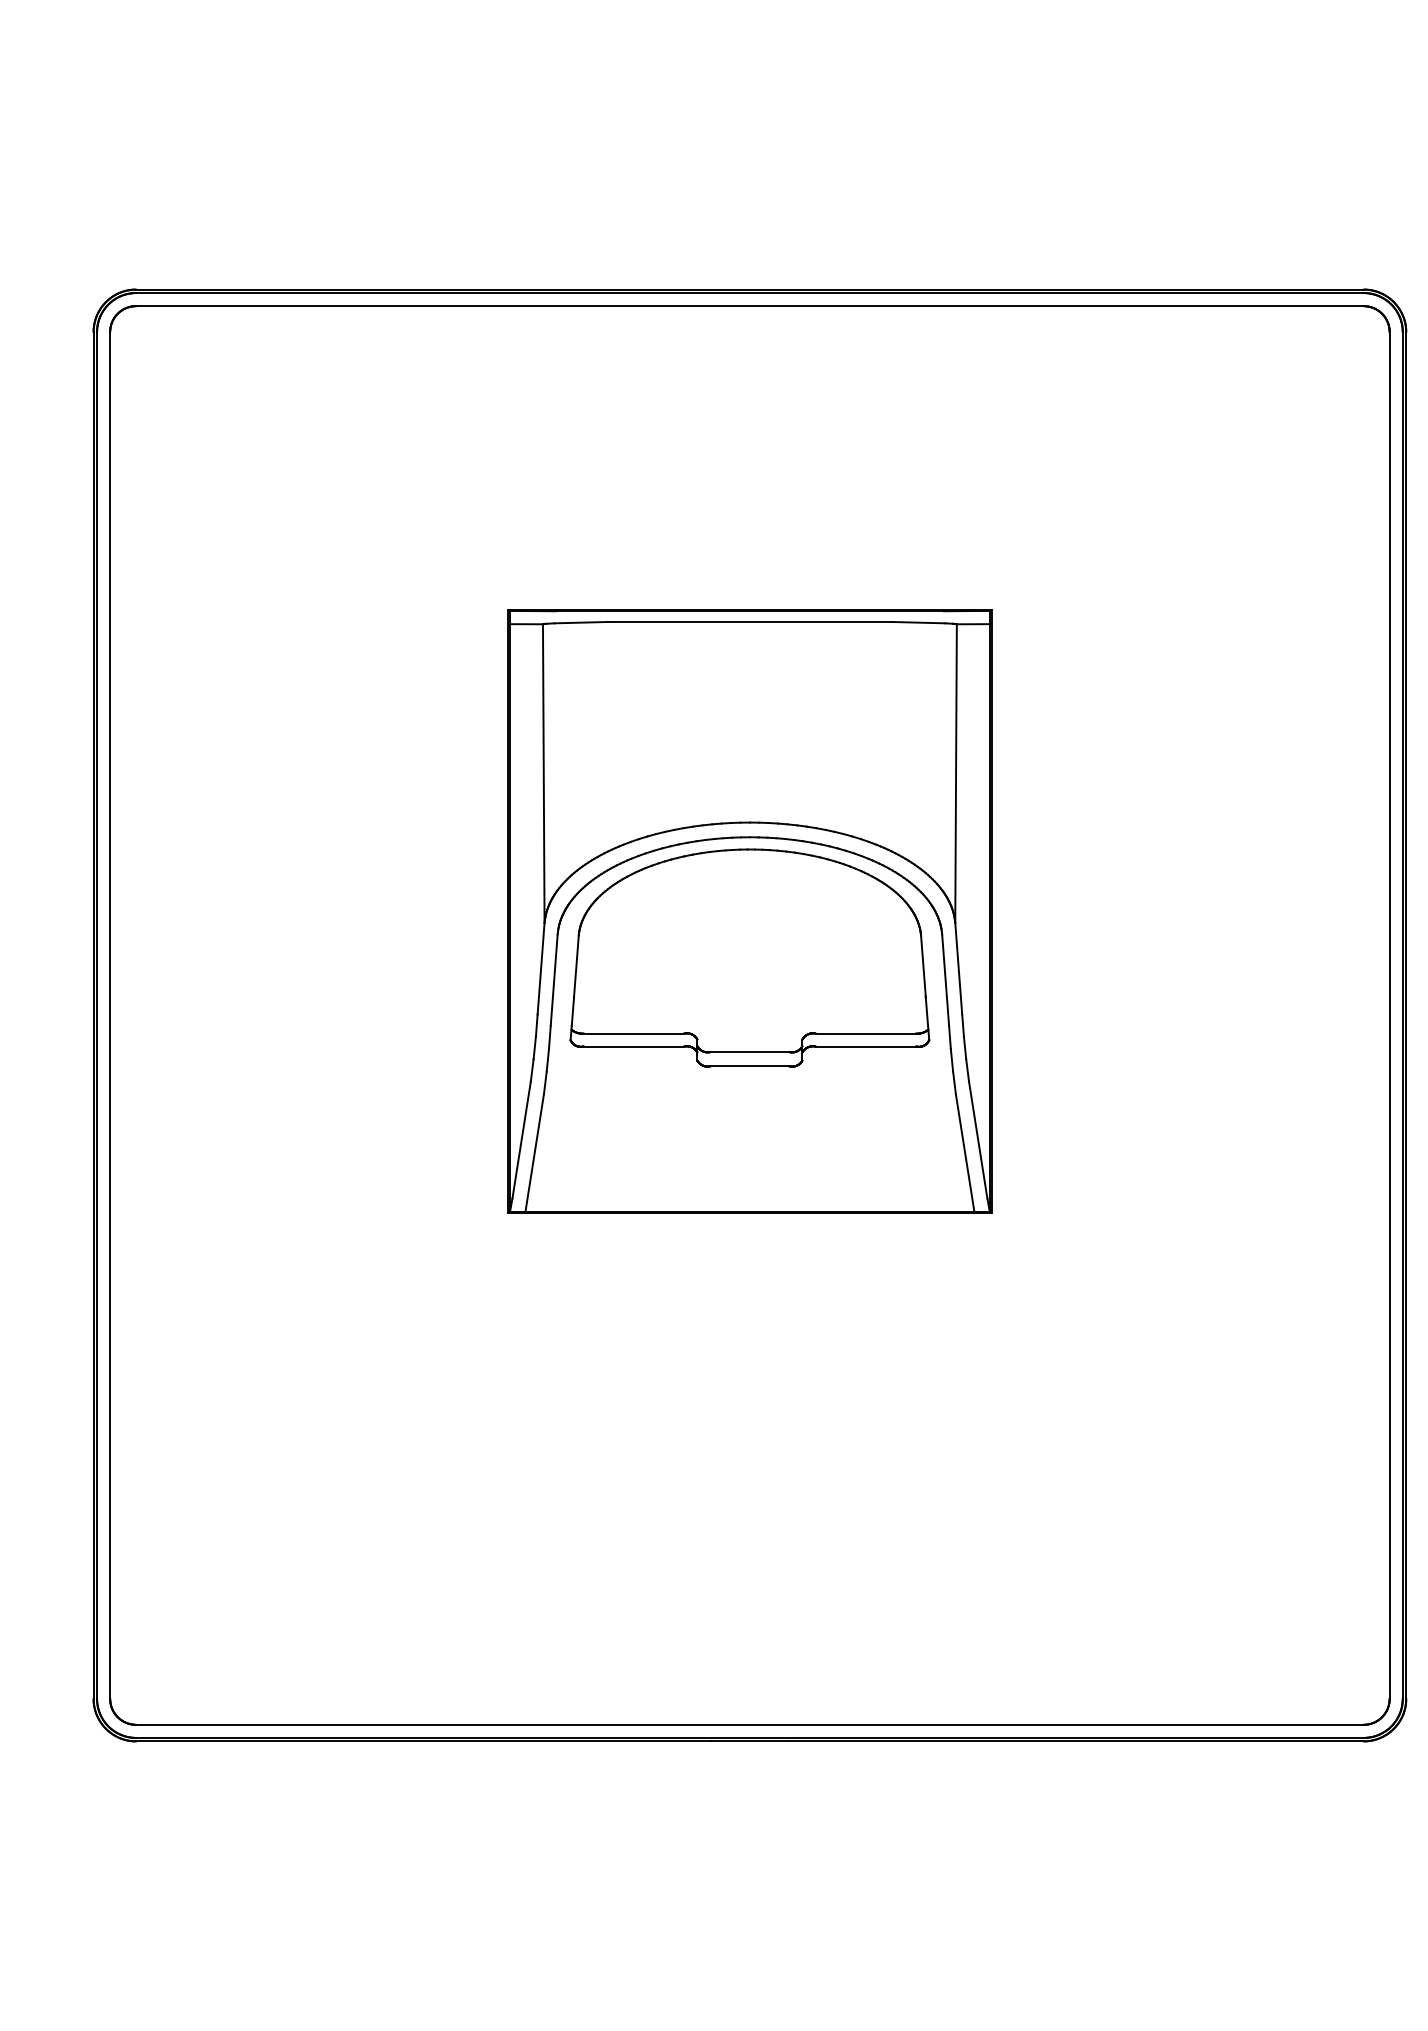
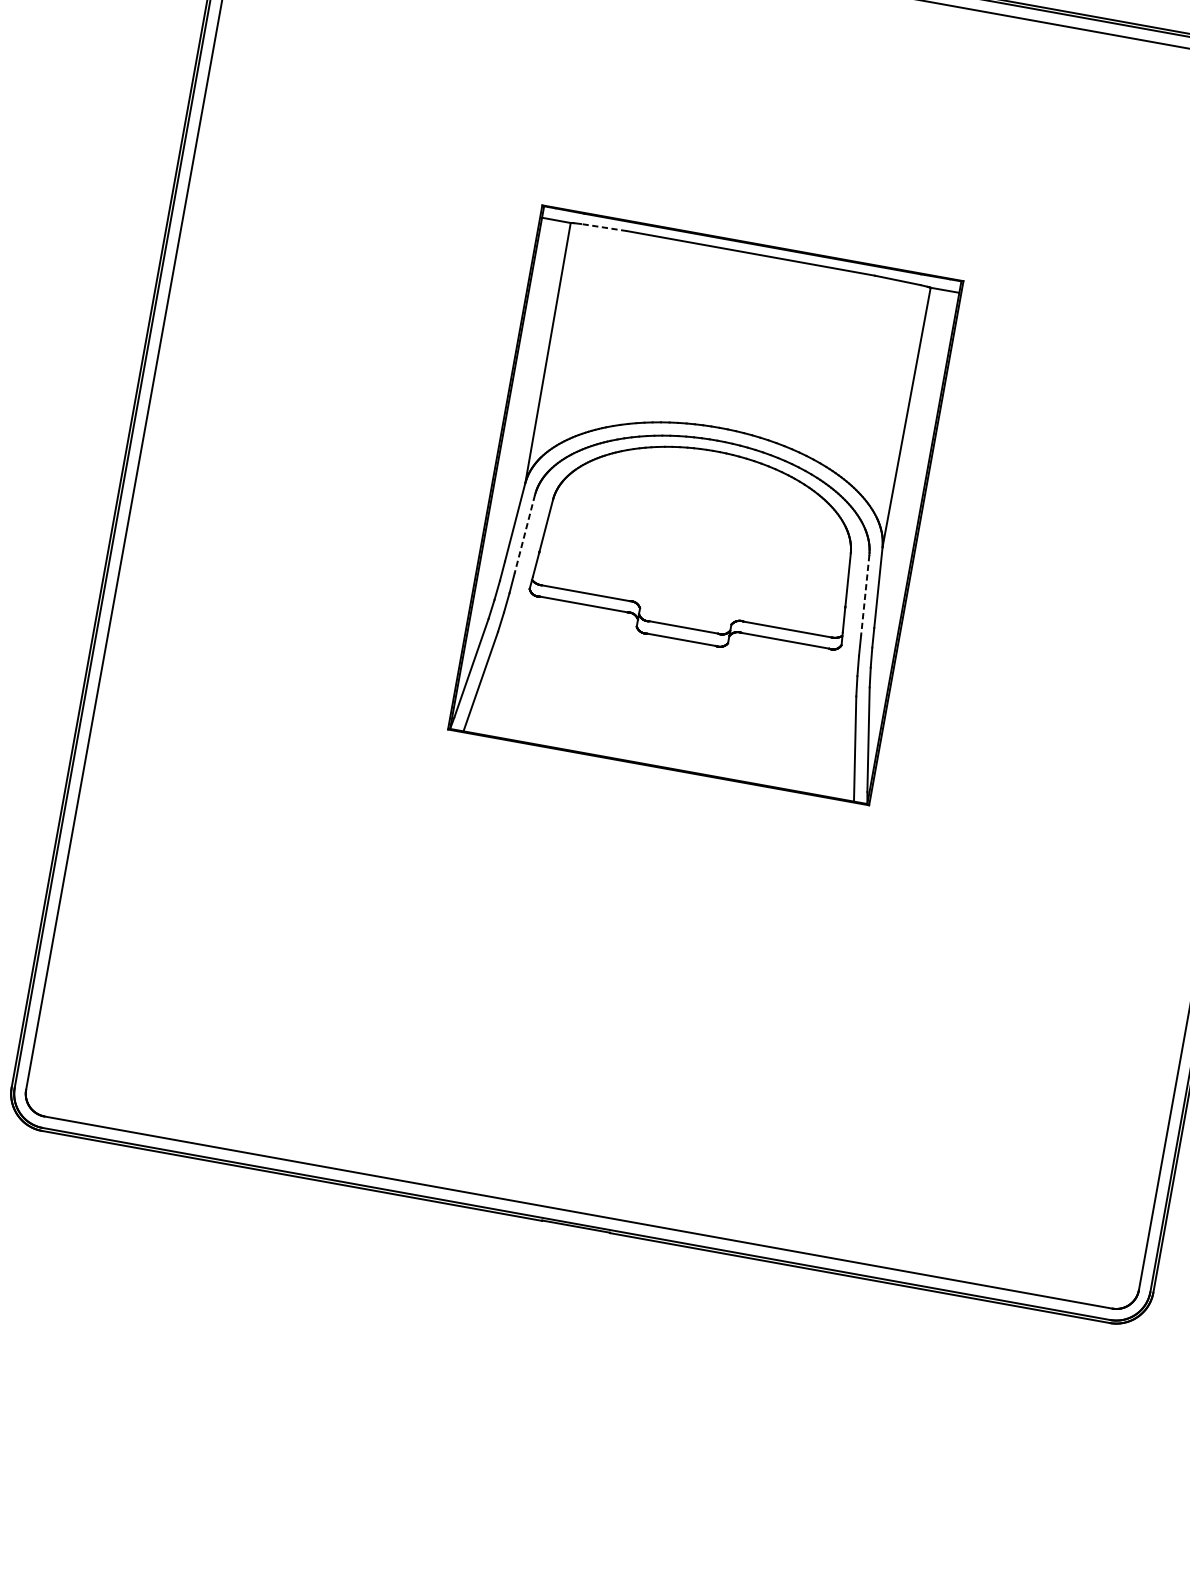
line: (580, 622) -> (603, 227), solid -> dashed
line: (554, 980) -> (525, 534), solid -> dashed
line: (945, 980) -> (865, 595), solid -> dashed

